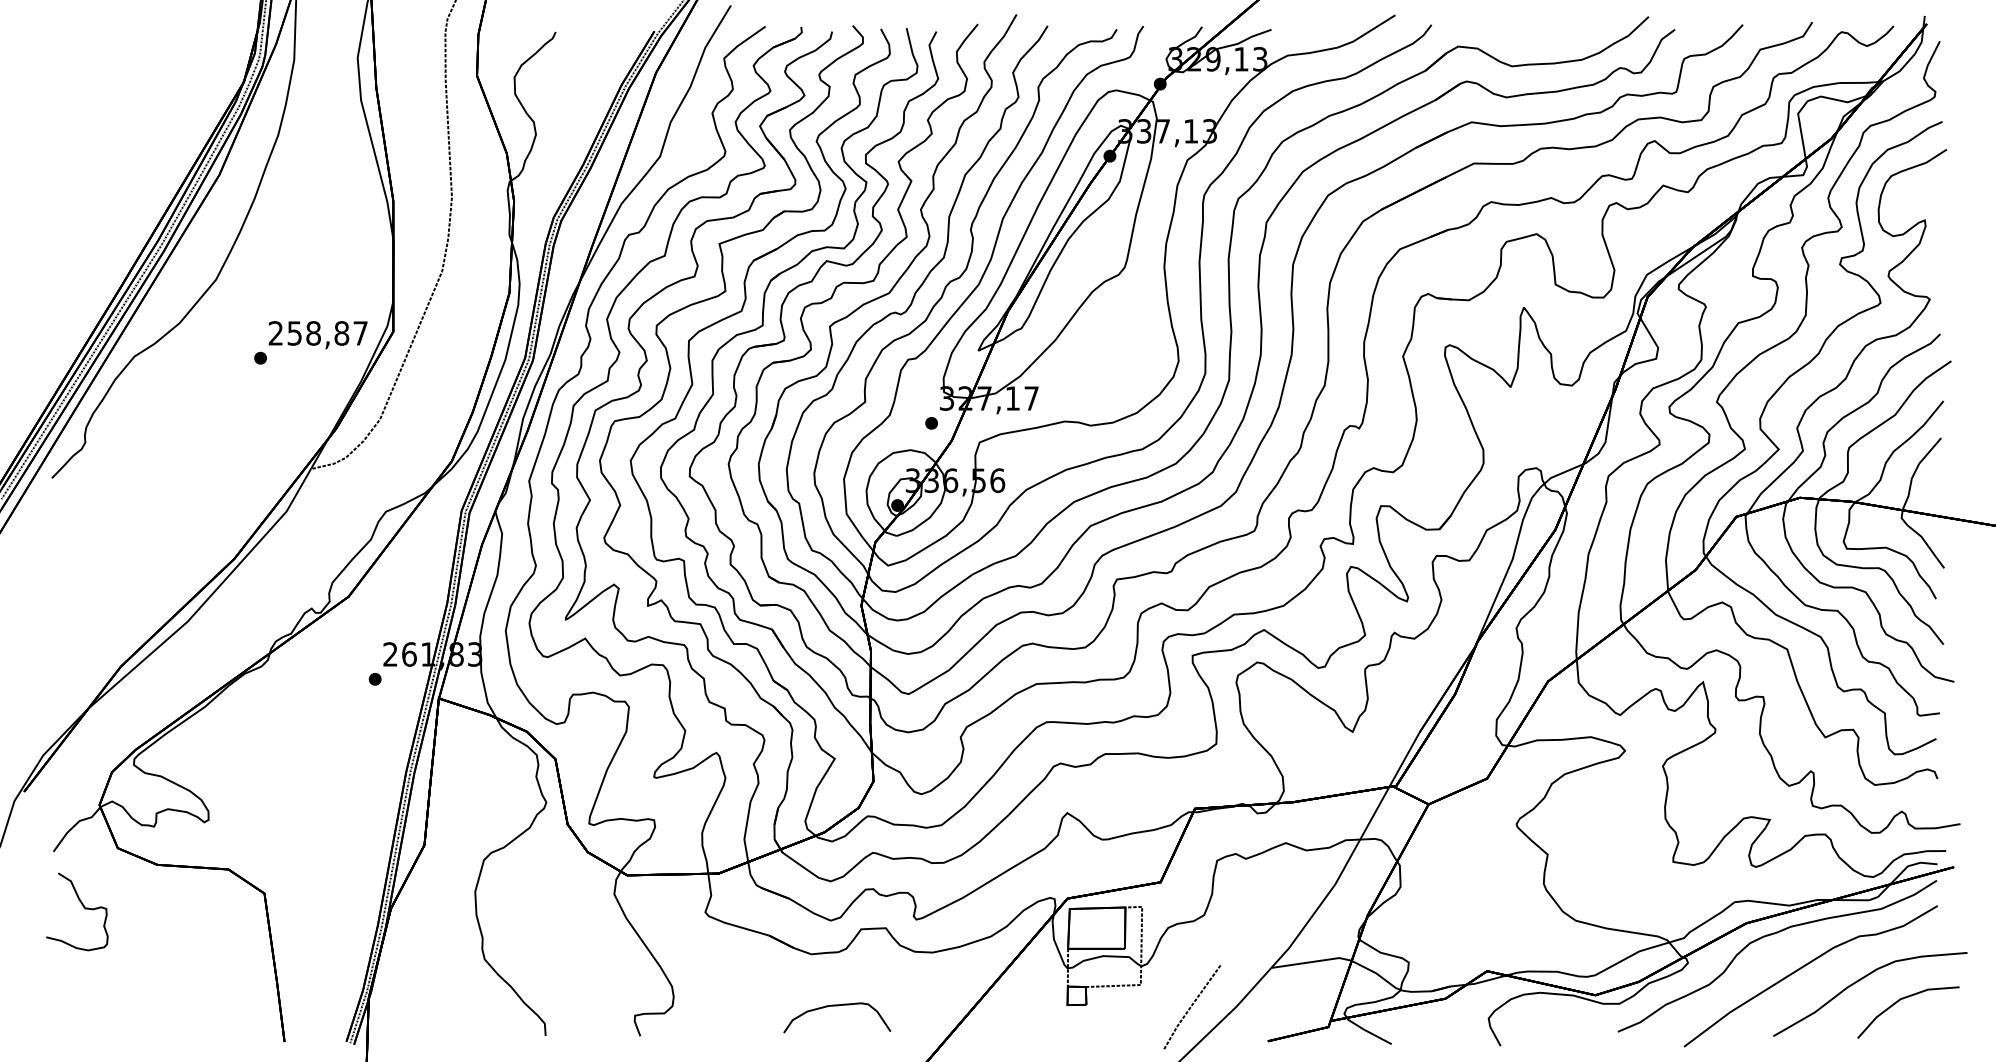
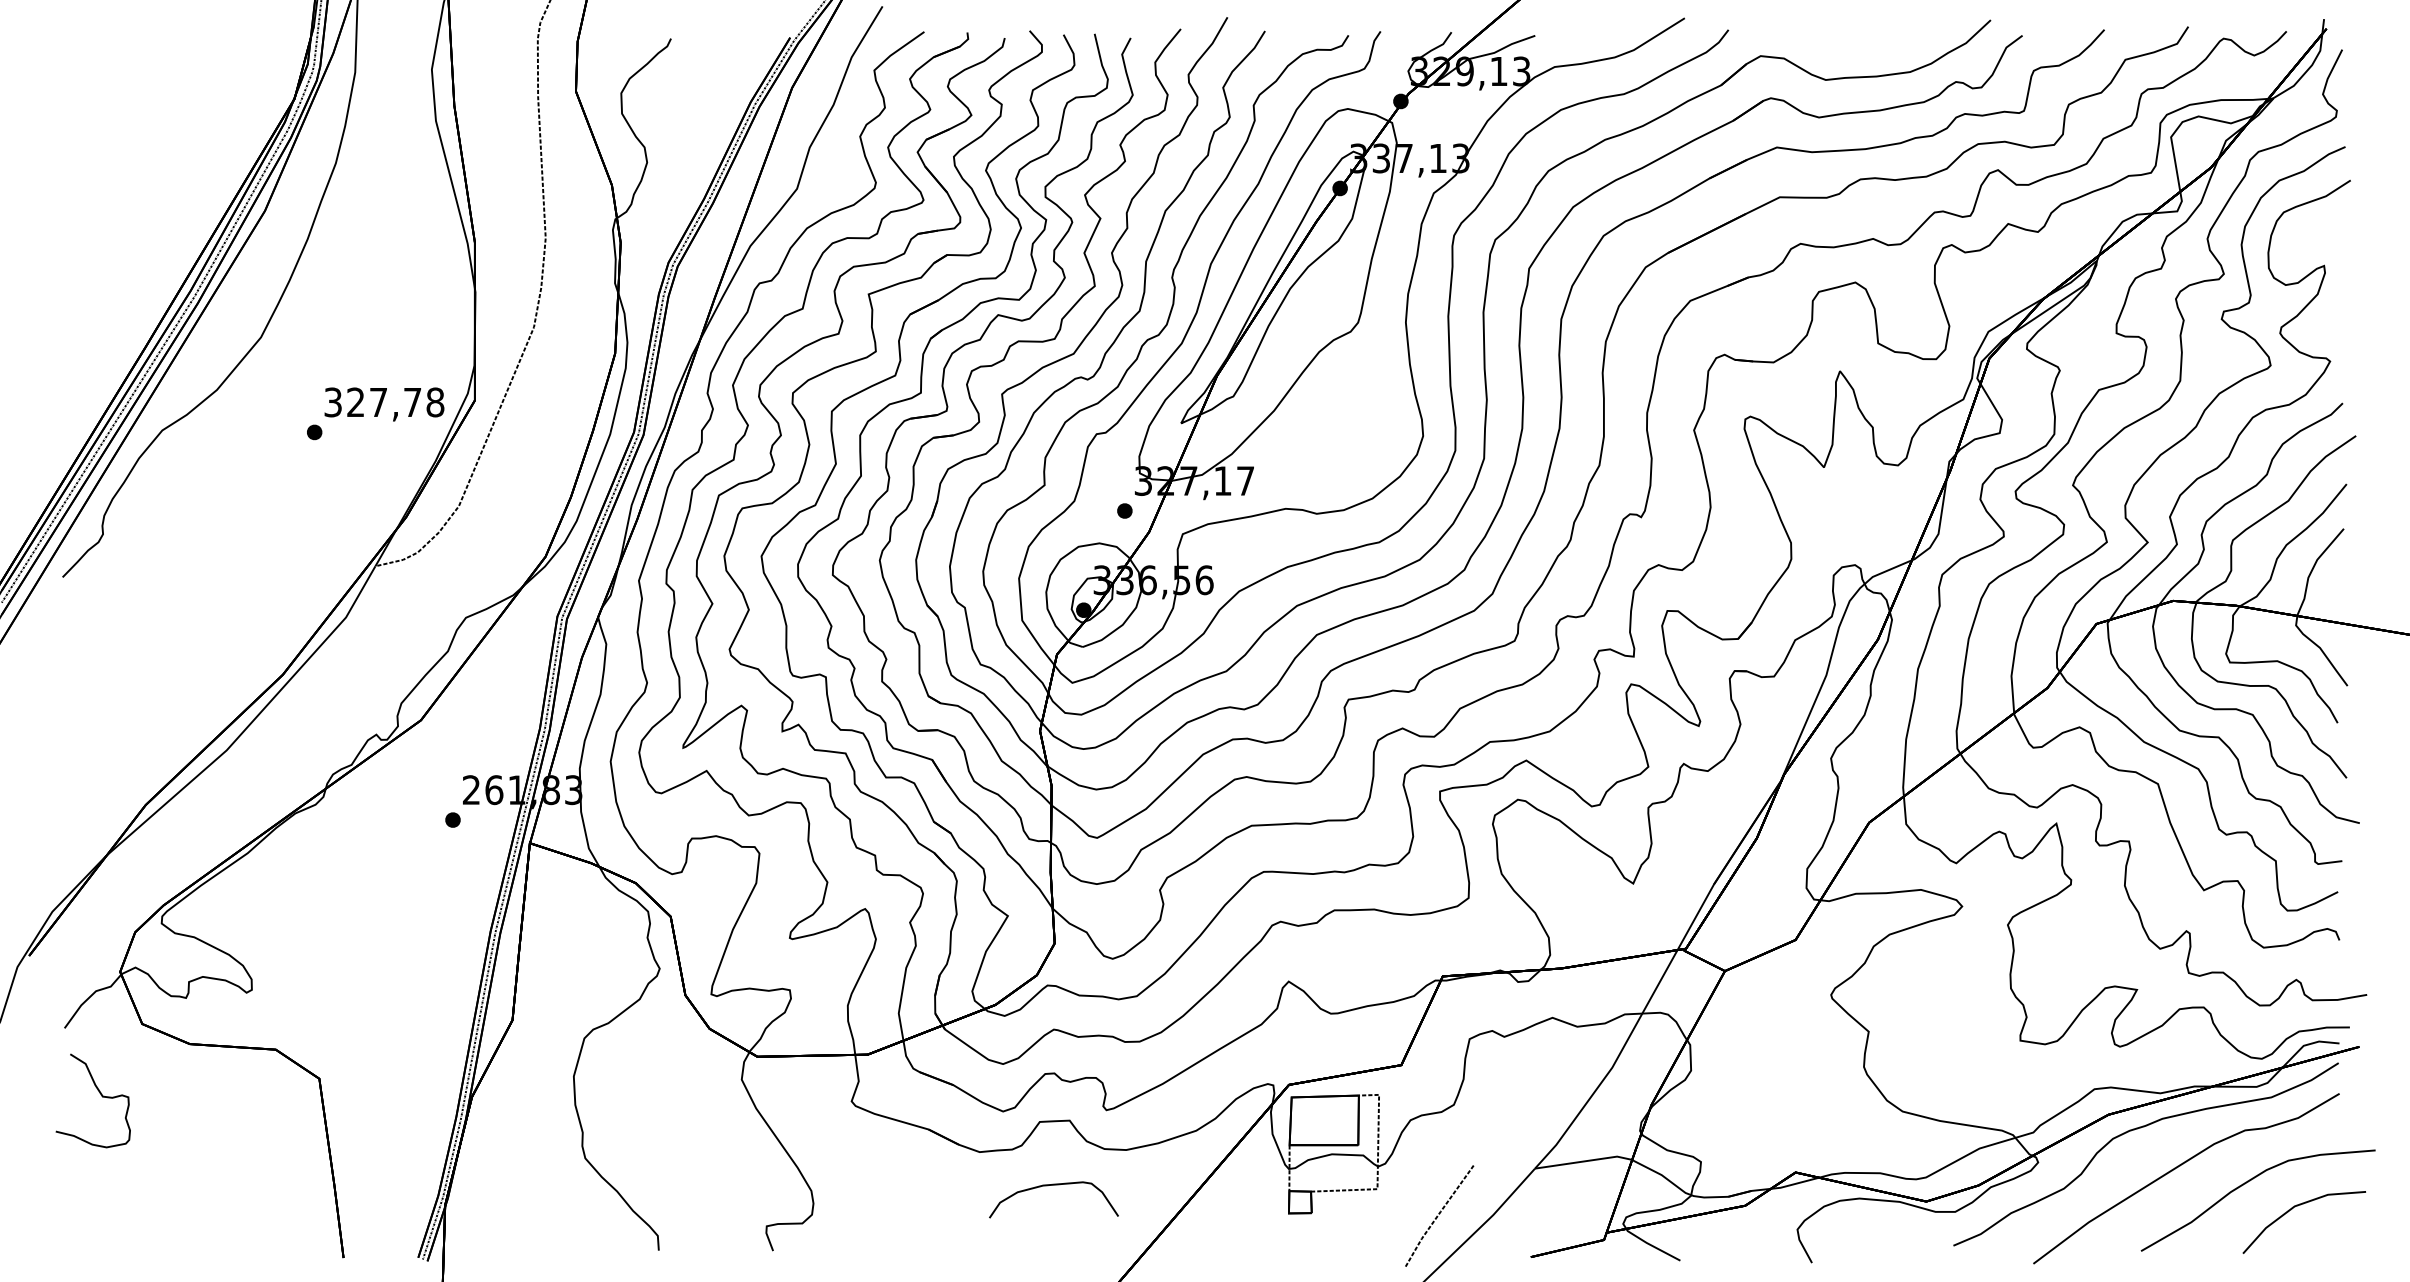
text: (318, 333) -> (384, 402), 258,87 -> 327,78
curve: (836, 1005) -> (1053, 1185), moved

